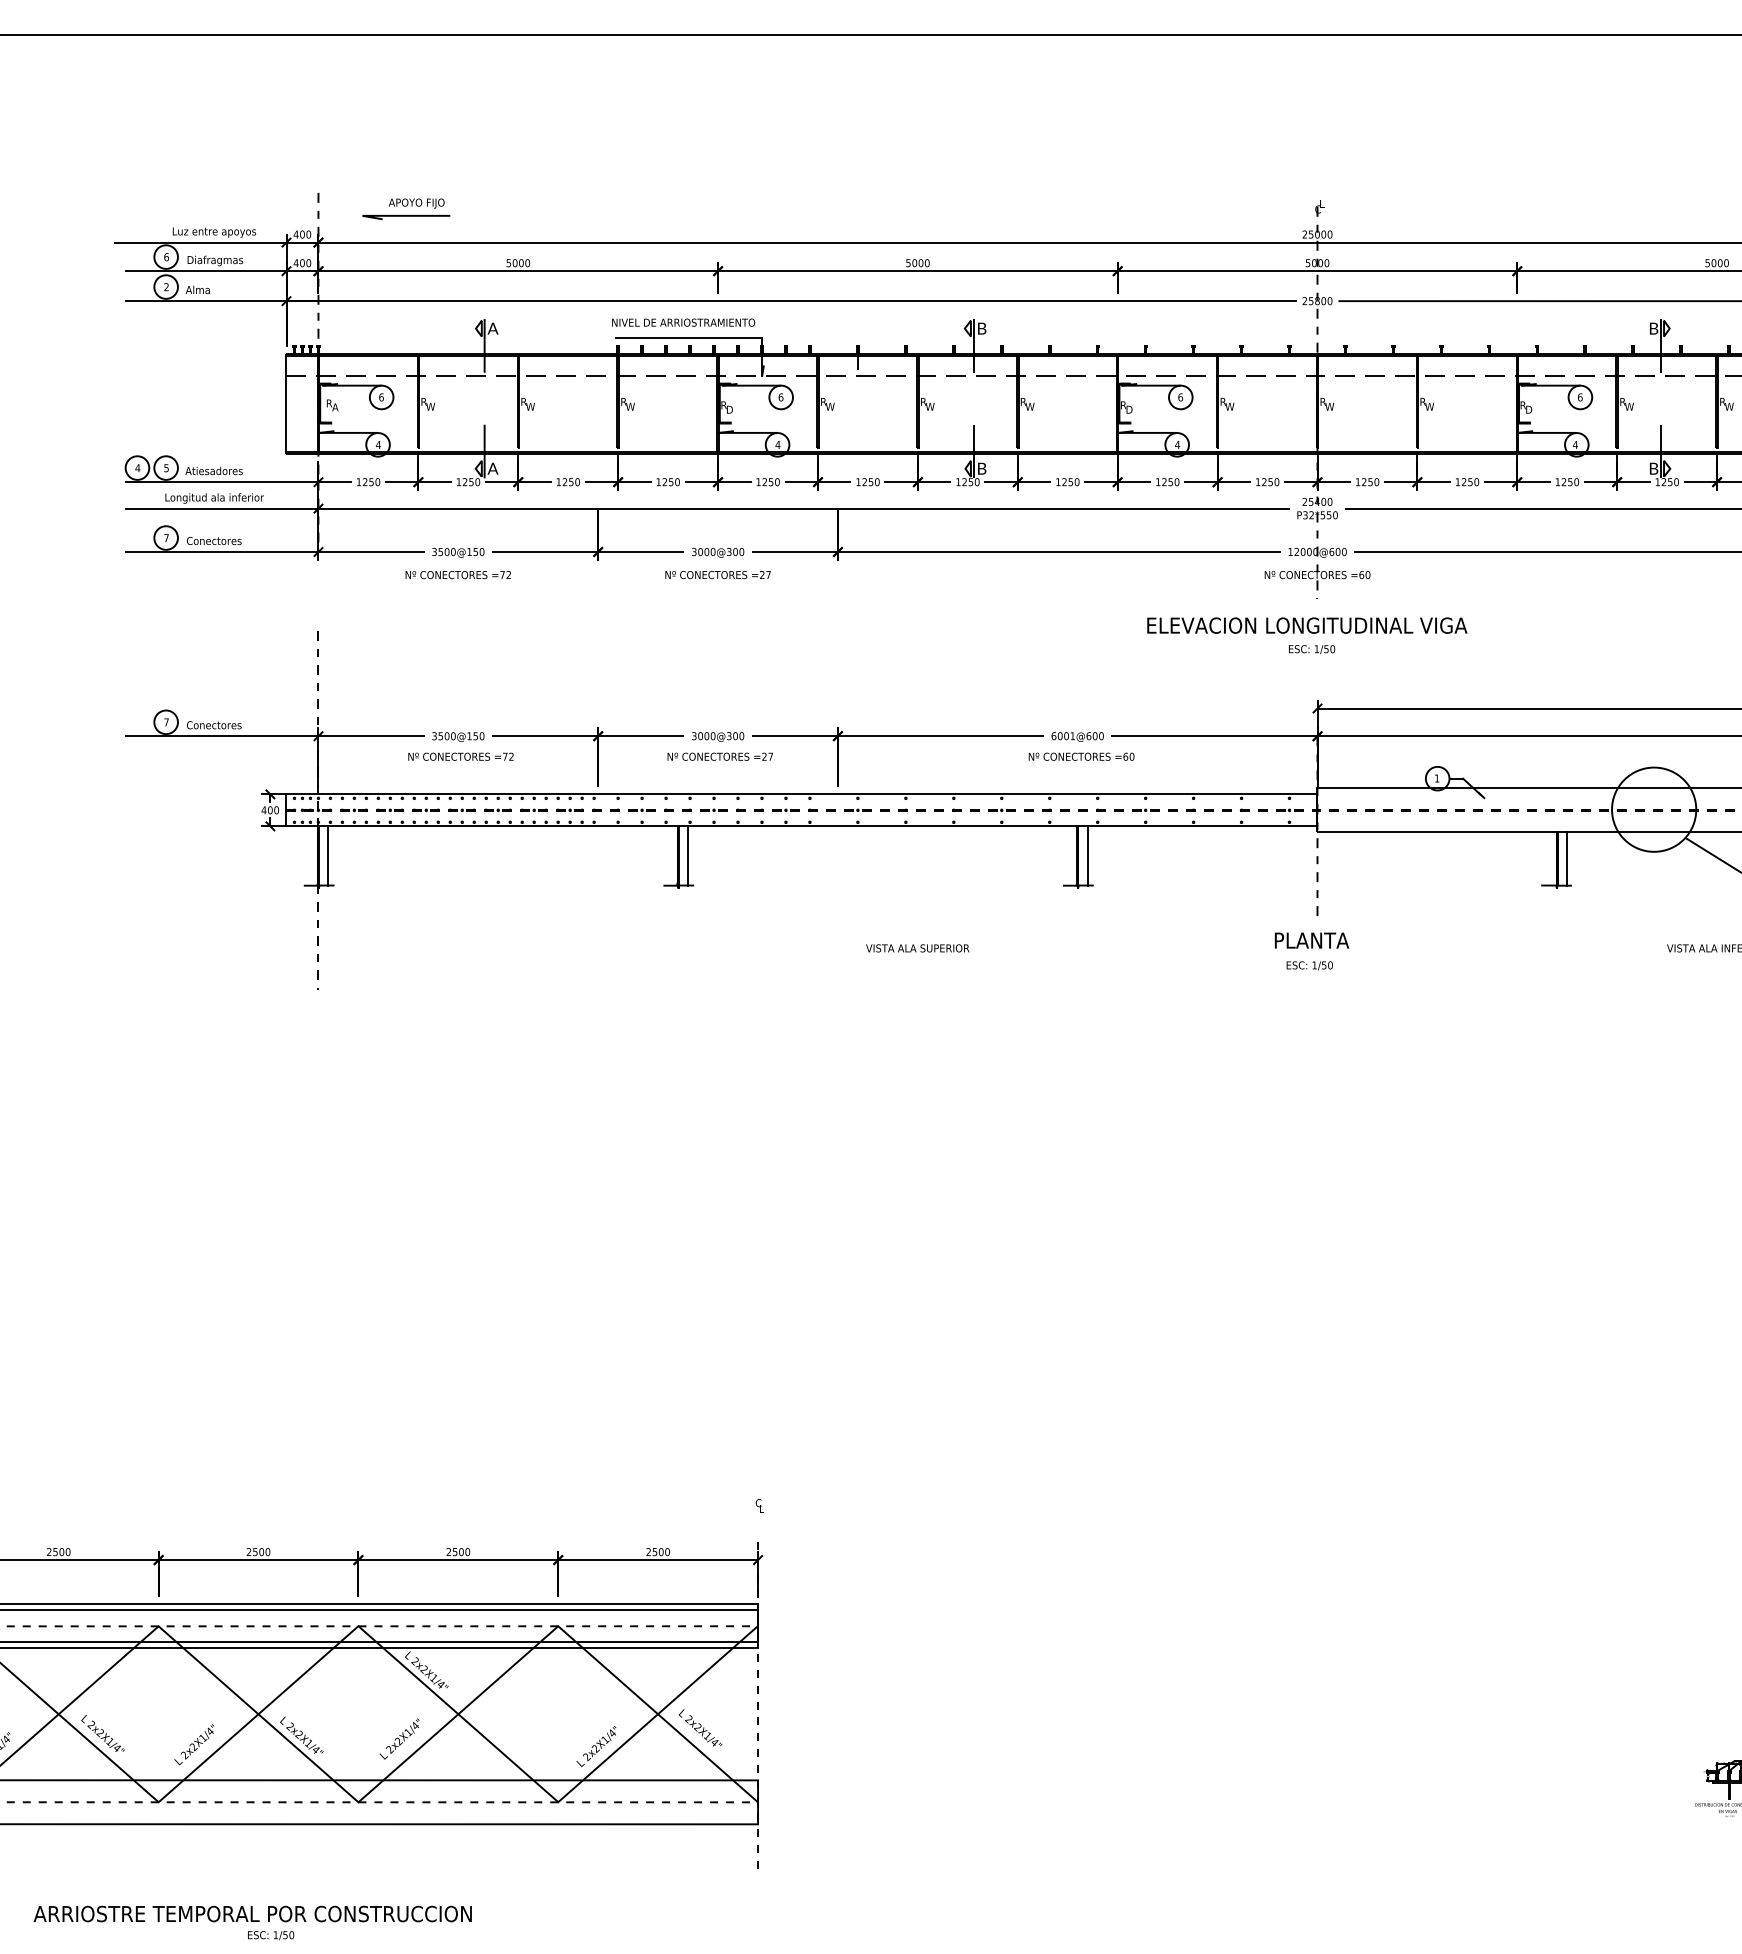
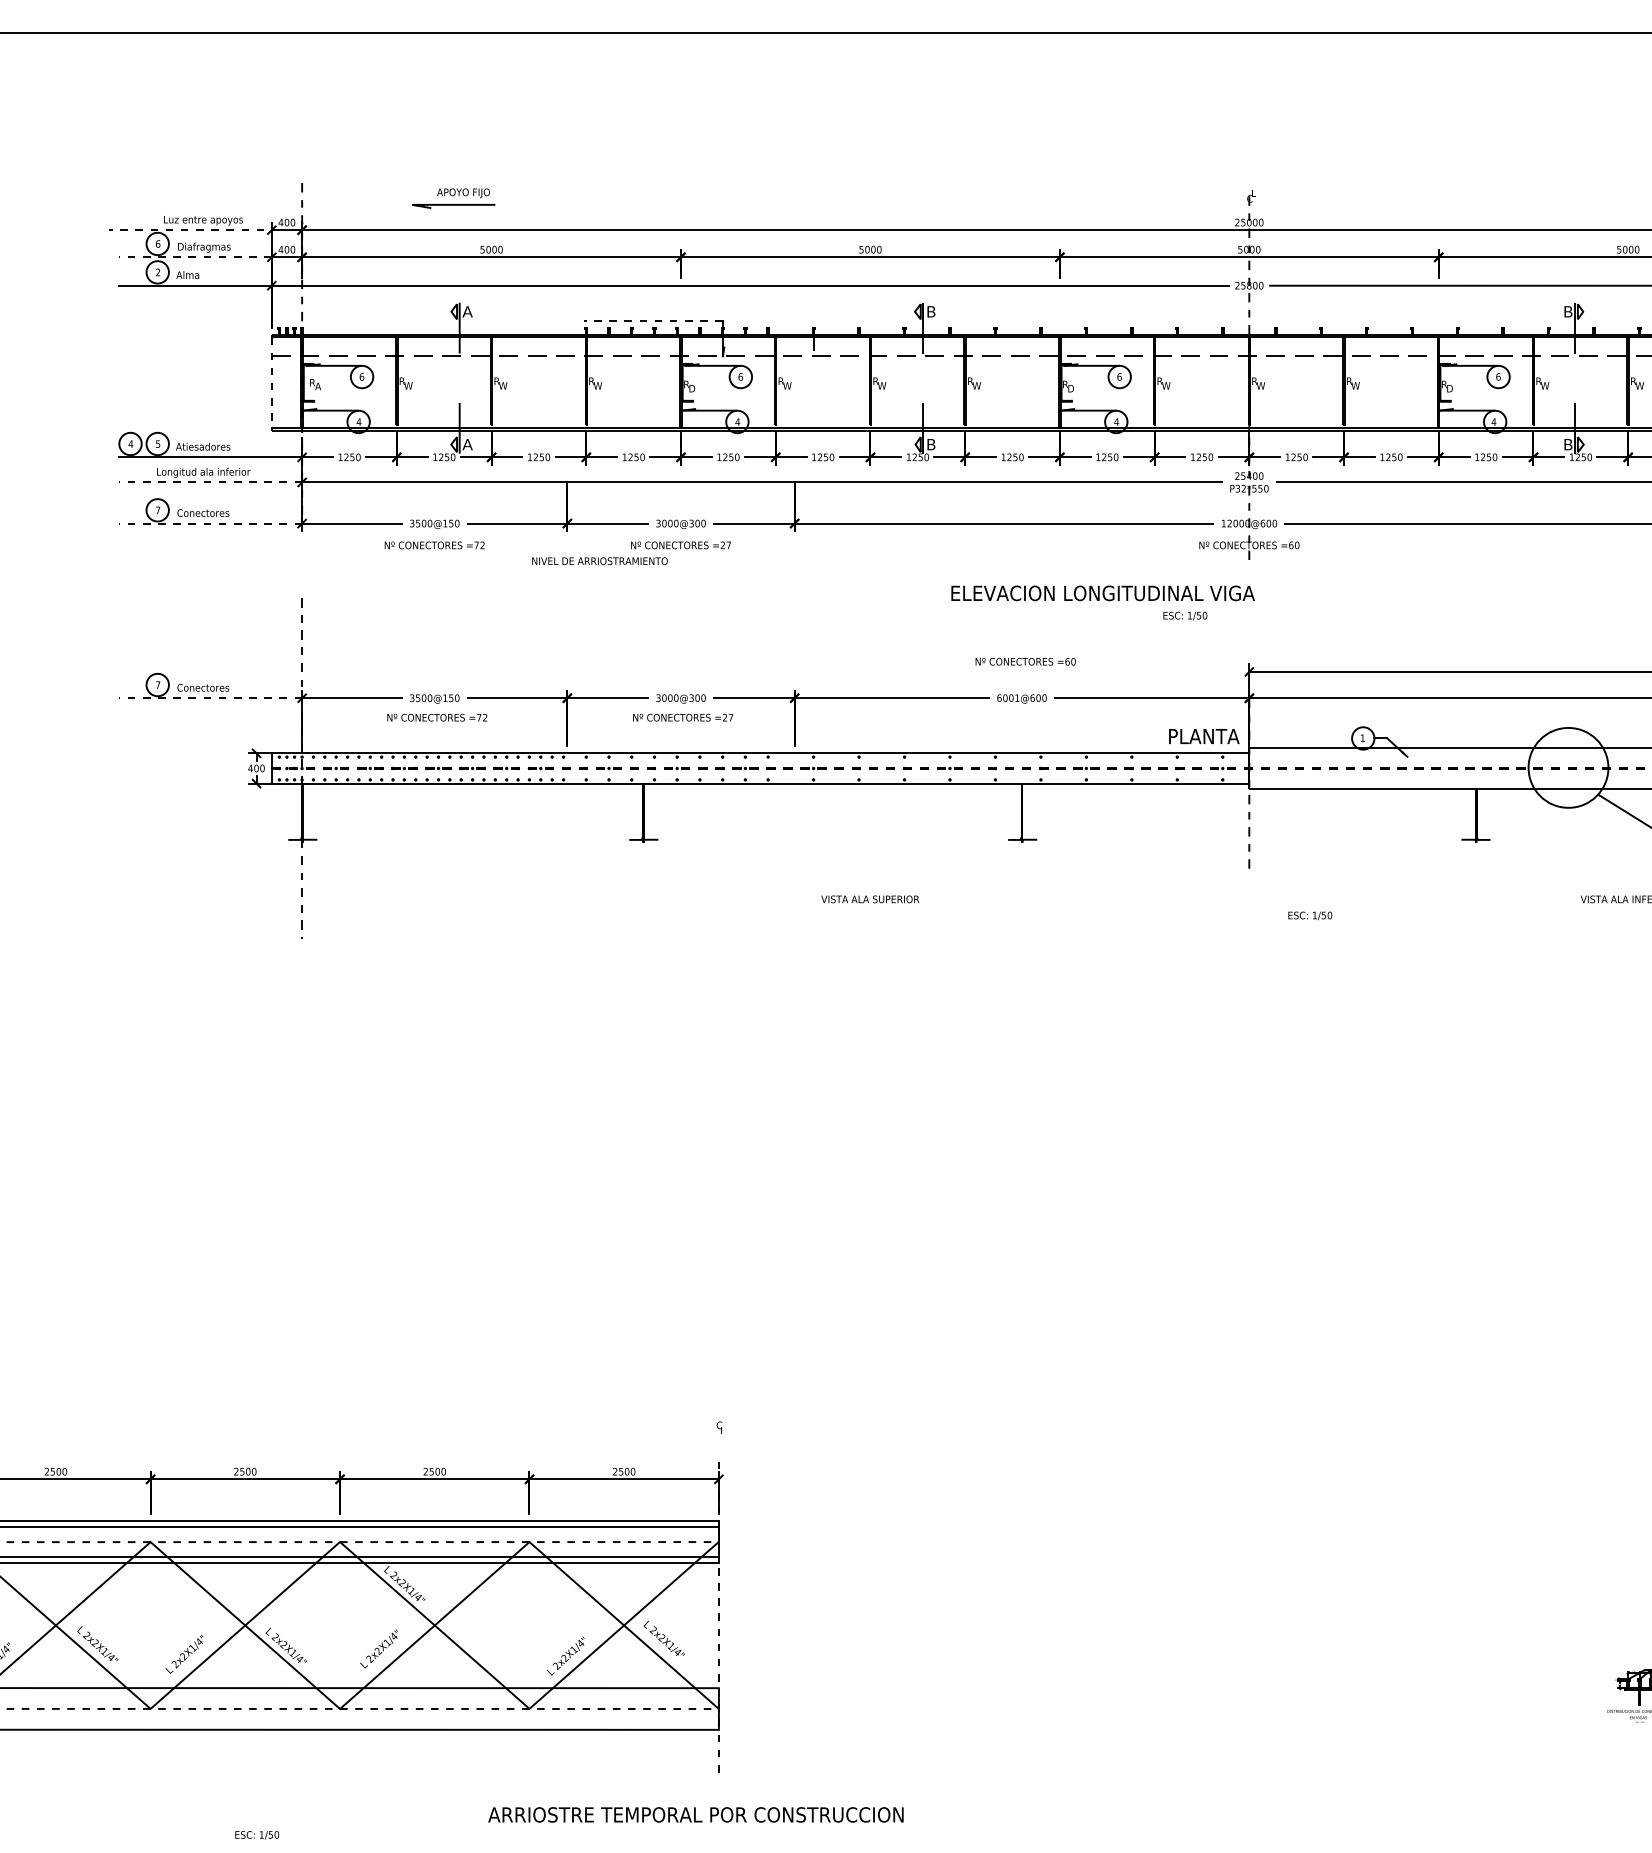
part: (406, 208) -> (453, 197), moved
line: (204, 242) -> (194, 230), solid -> dashed
line: (205, 271) -> (195, 257), solid -> dashed
text: (683, 322) -> (599, 561), moved
line: (688, 338) -> (652, 321), solid -> dashed
line: (286, 403) -> (271, 382), solid -> dashed
line: (221, 508) -> (210, 482), solid -> dashed
line: (221, 552) -> (210, 524), solid -> dashed
text: (1307, 625) -> (1103, 593), moved
text: (1312, 649) -> (1185, 615), moved
line: (221, 736) -> (210, 698), solid -> dashed
text: (1081, 756) -> (1025, 661), moved
line: (328, 855) -> (311, 811), removed
line: (688, 855) -> (652, 811), removed
line: (1087, 855) -> (1031, 811), removed
line: (1567, 858) -> (1486, 814), removed
text: (1311, 940) -> (1203, 736), moved
text: (1309, 965) -> (1310, 915), moved
text: (252, 1913) -> (695, 1814), moved

